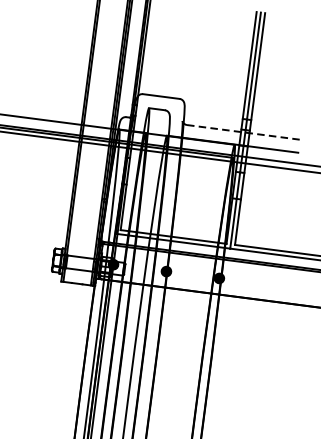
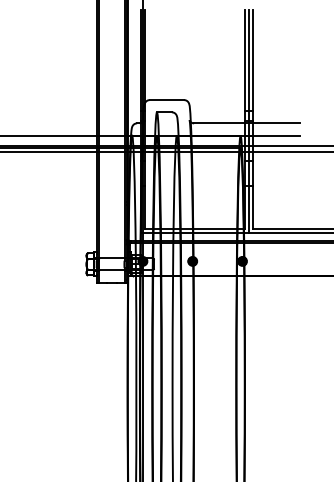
line: (243, 132) -> (247, 123), dashed -> solid

